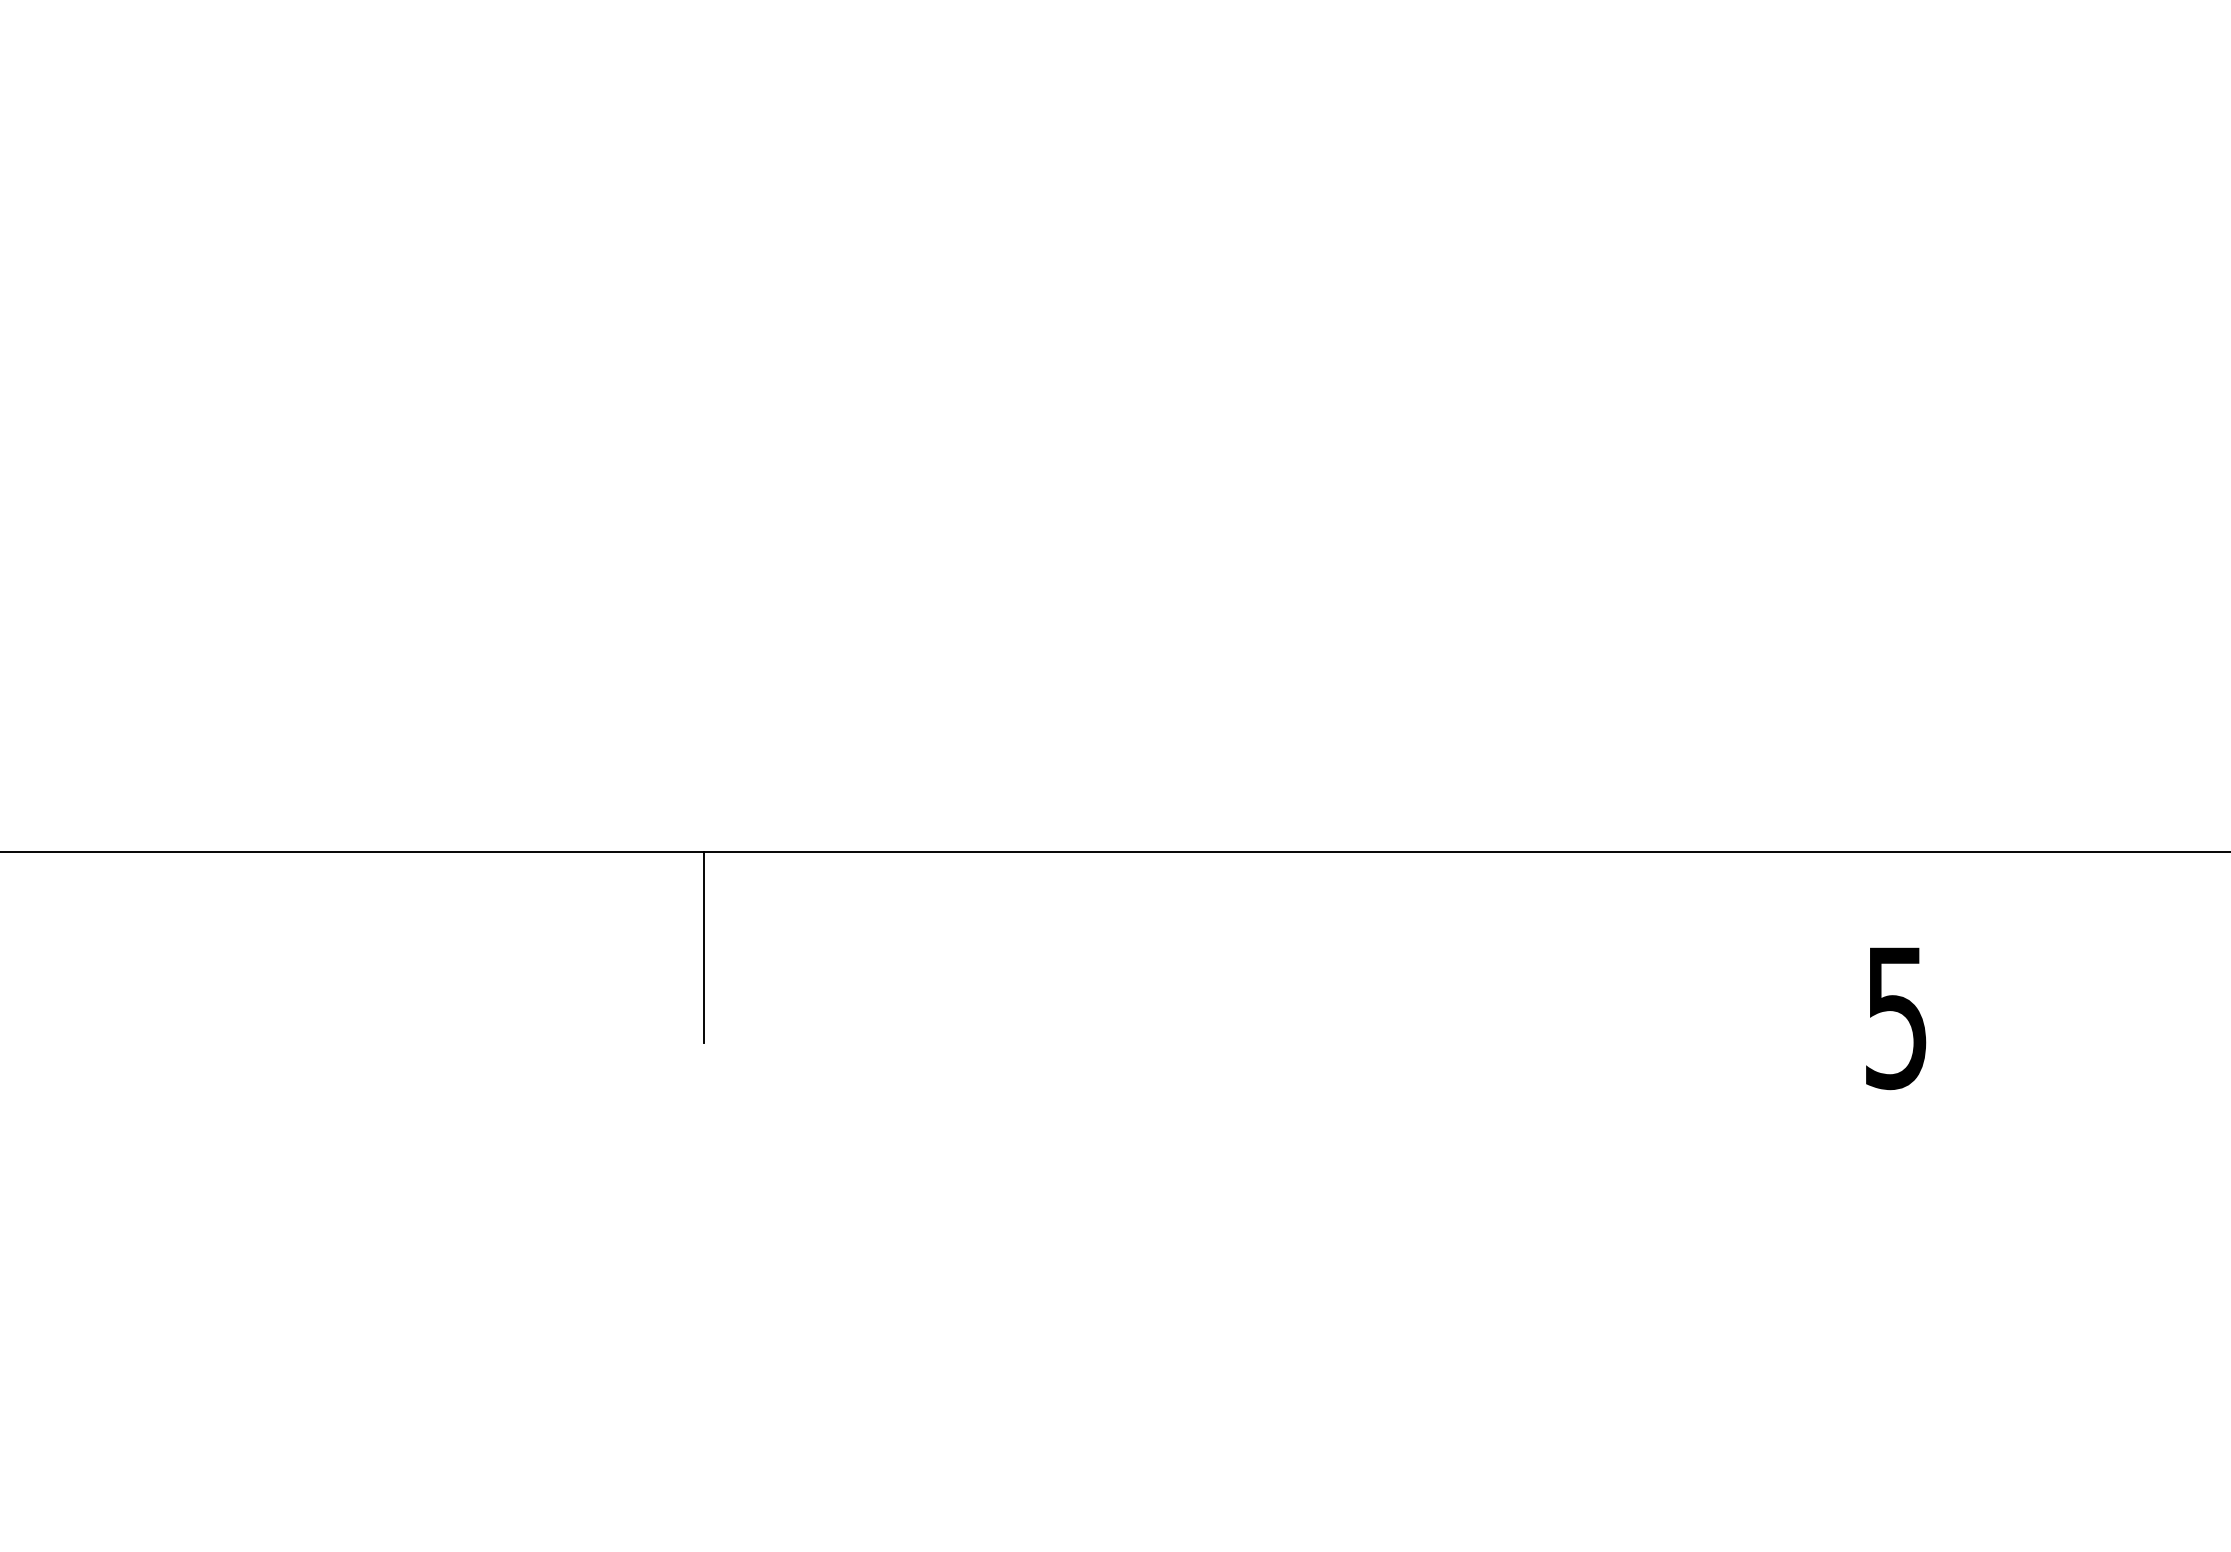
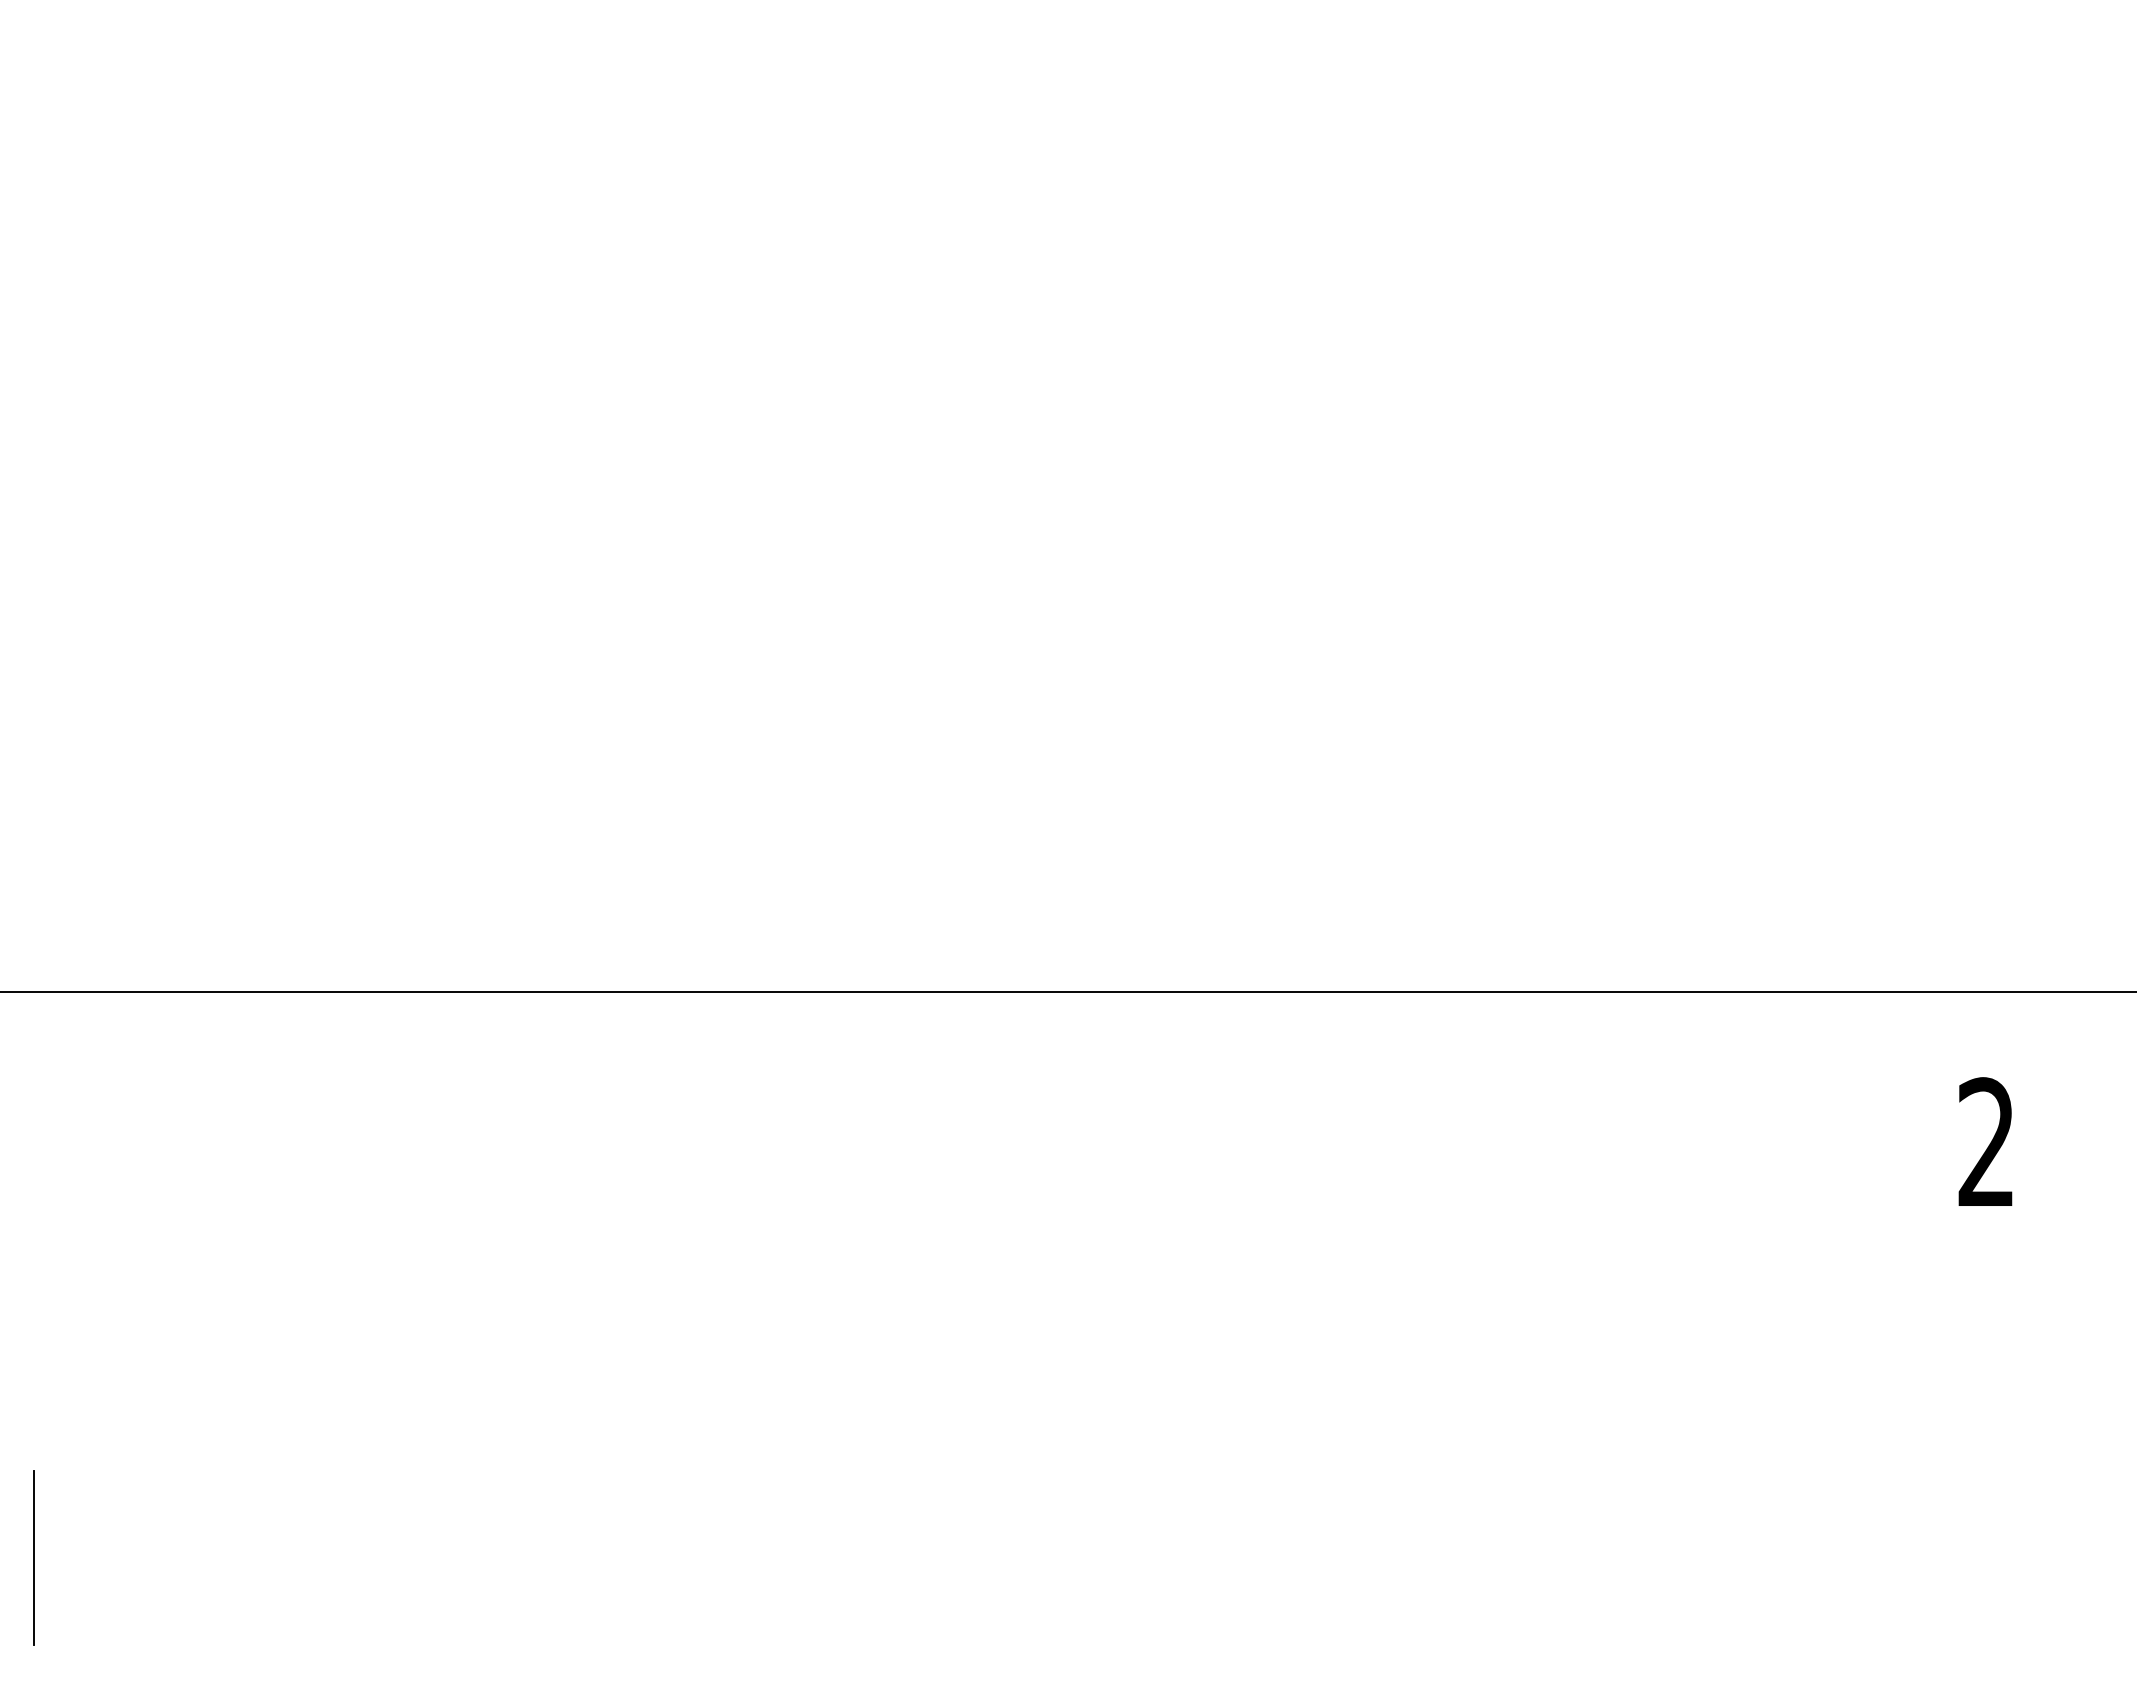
line: (703, 947) -> (904, 1079), removed
text: (1895, 1017) -> (1985, 1142), 5 -> 2

